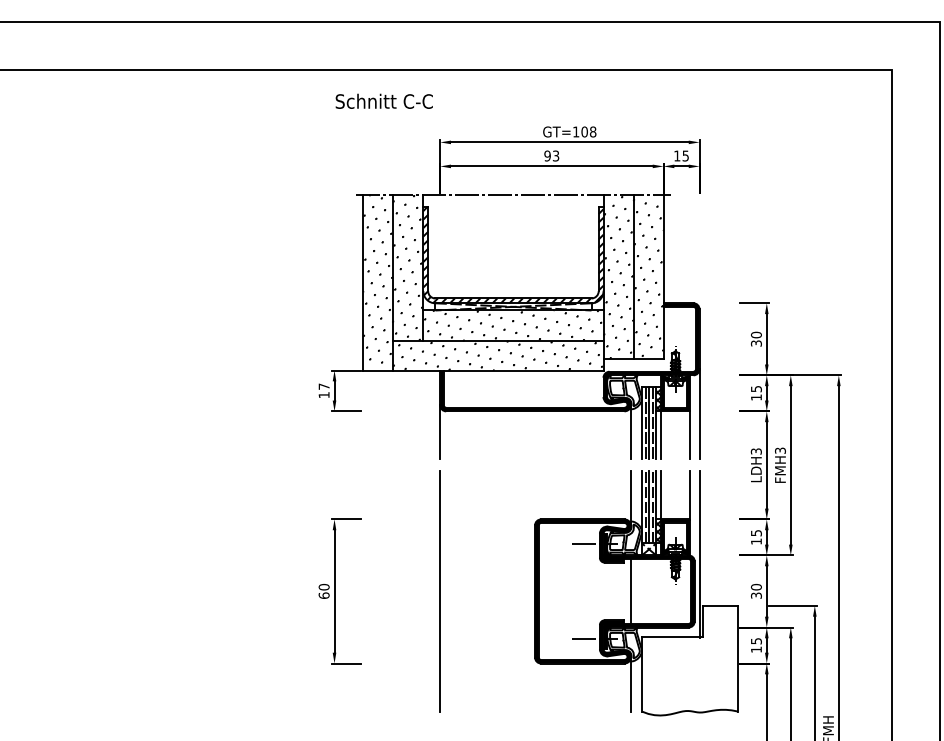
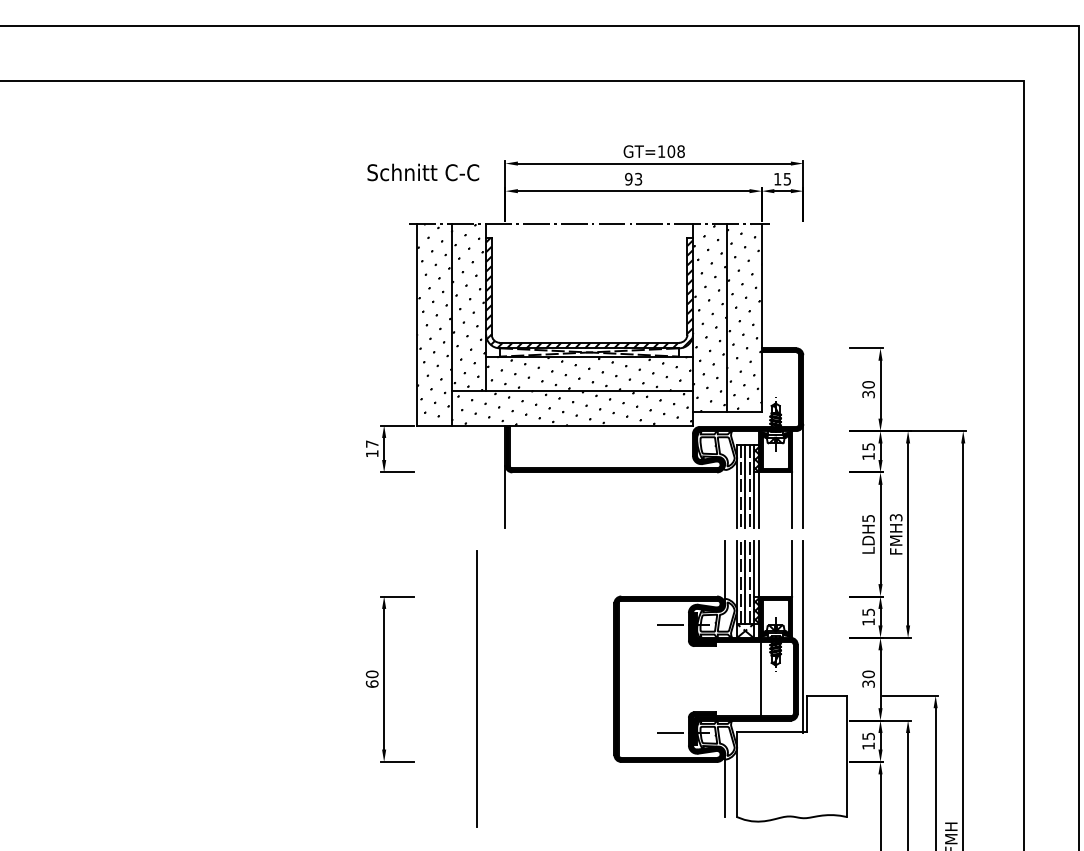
text: (384, 101) -> (423, 172), moved
line: (630, 431) -> (724, 495), removed
text: (756, 451) -> (868, 518), LDH3 -> LDH5
line: (439, 590) -> (476, 688), moved
line: (630, 591) -> (760, 679), moved

